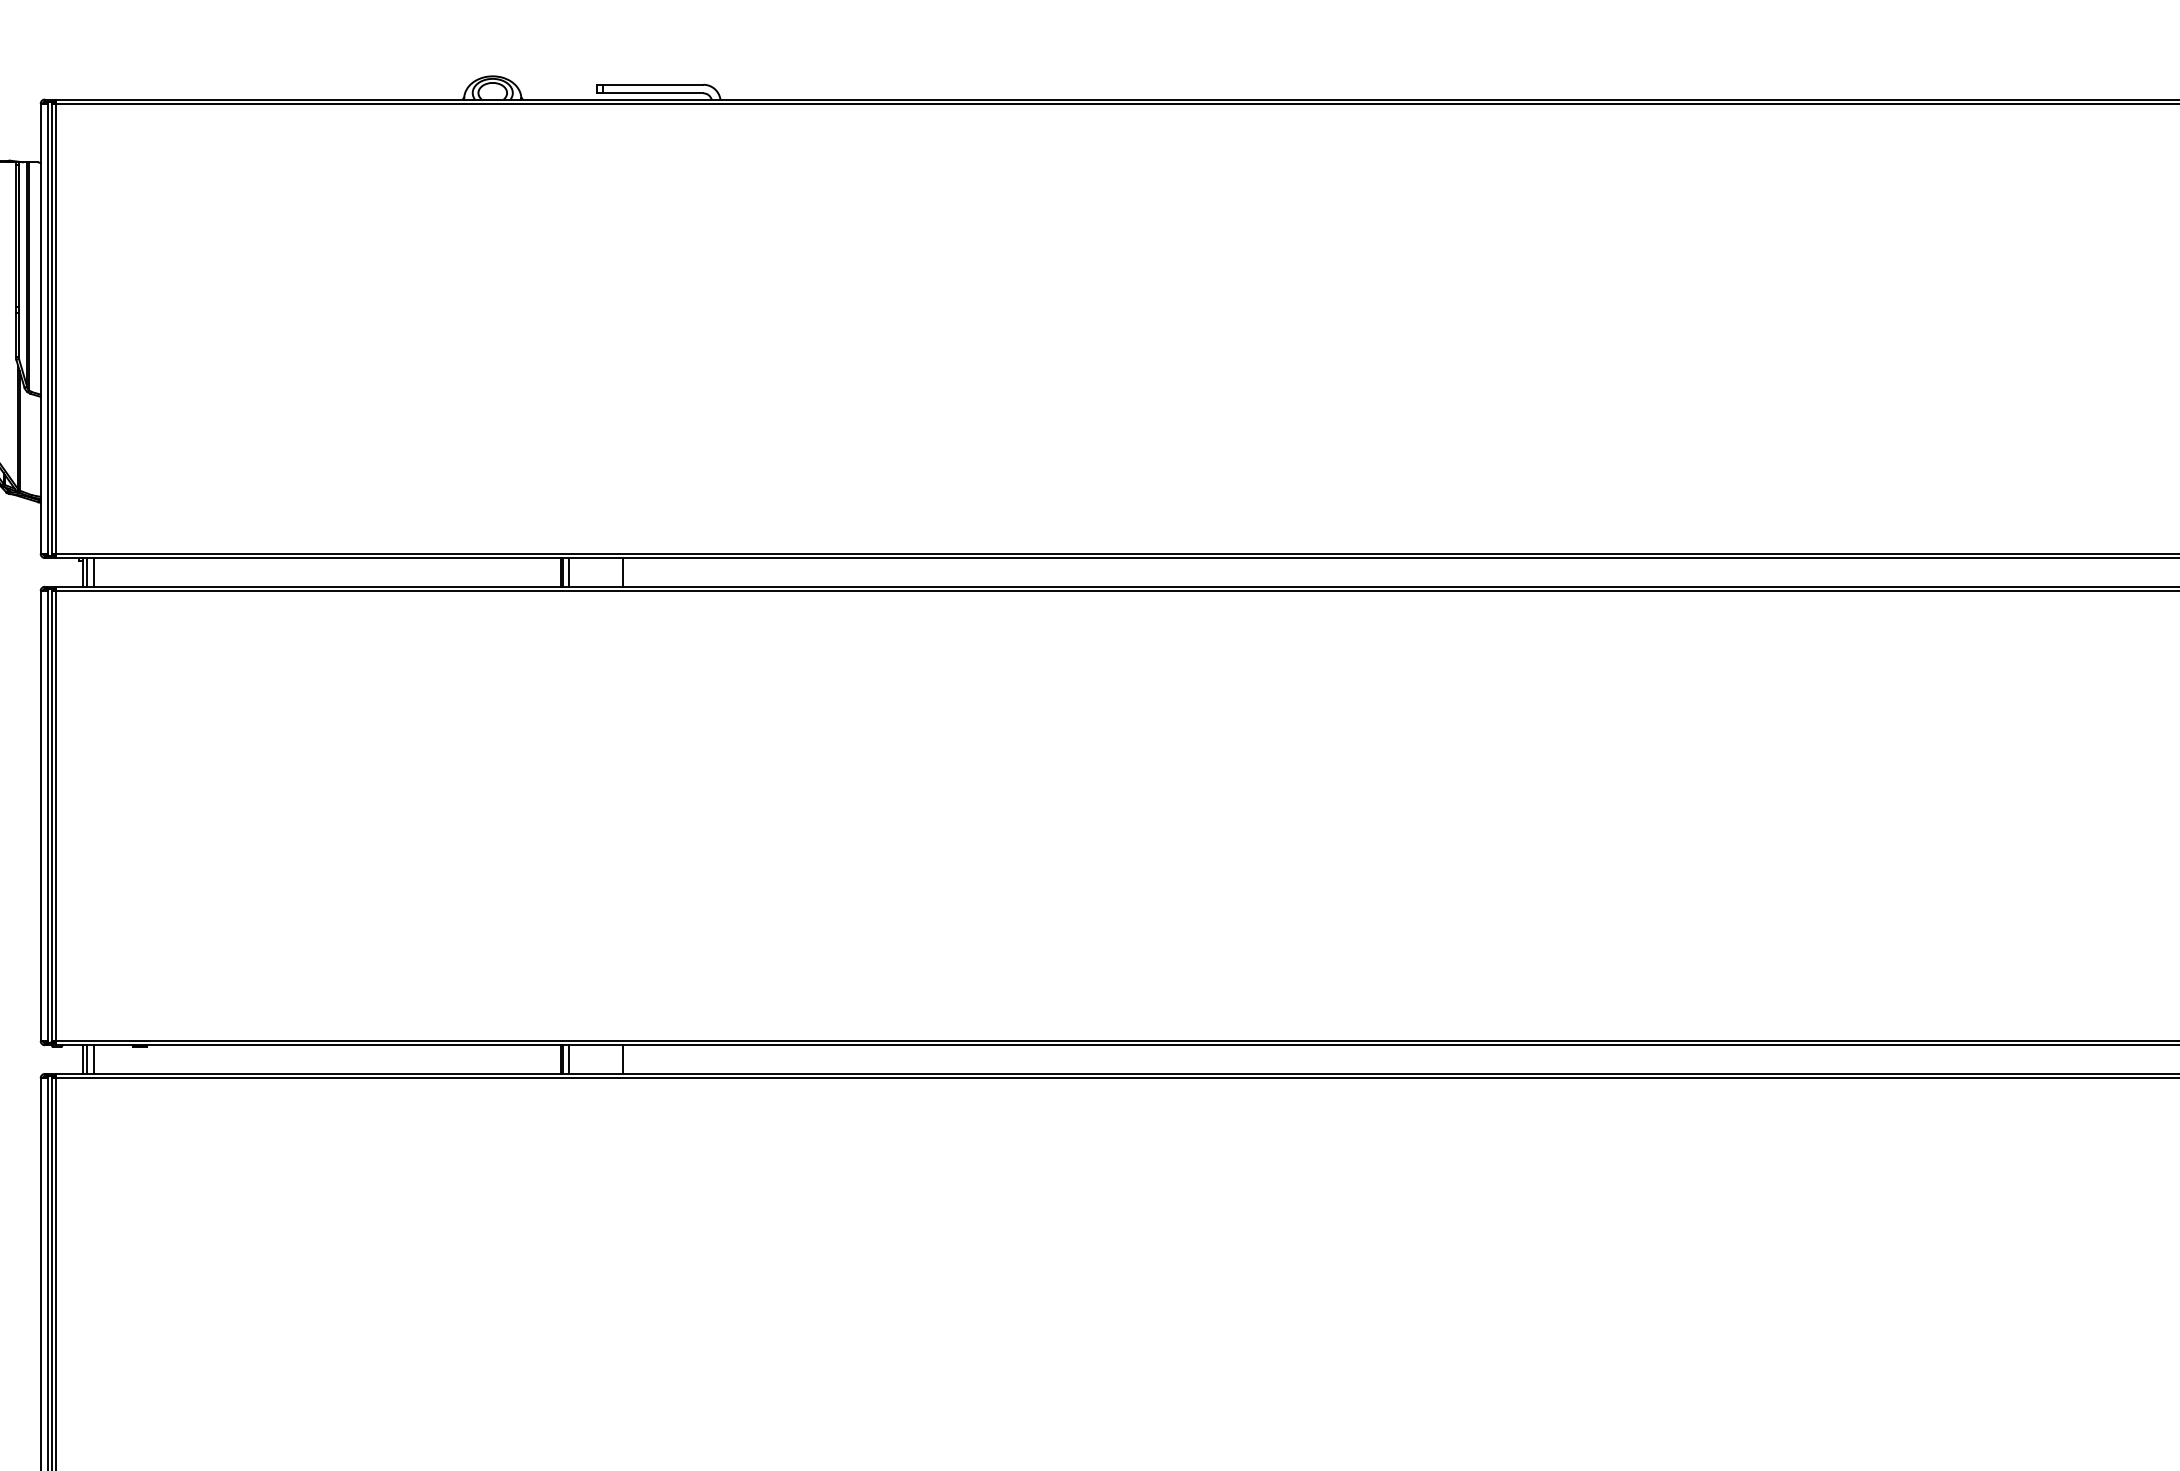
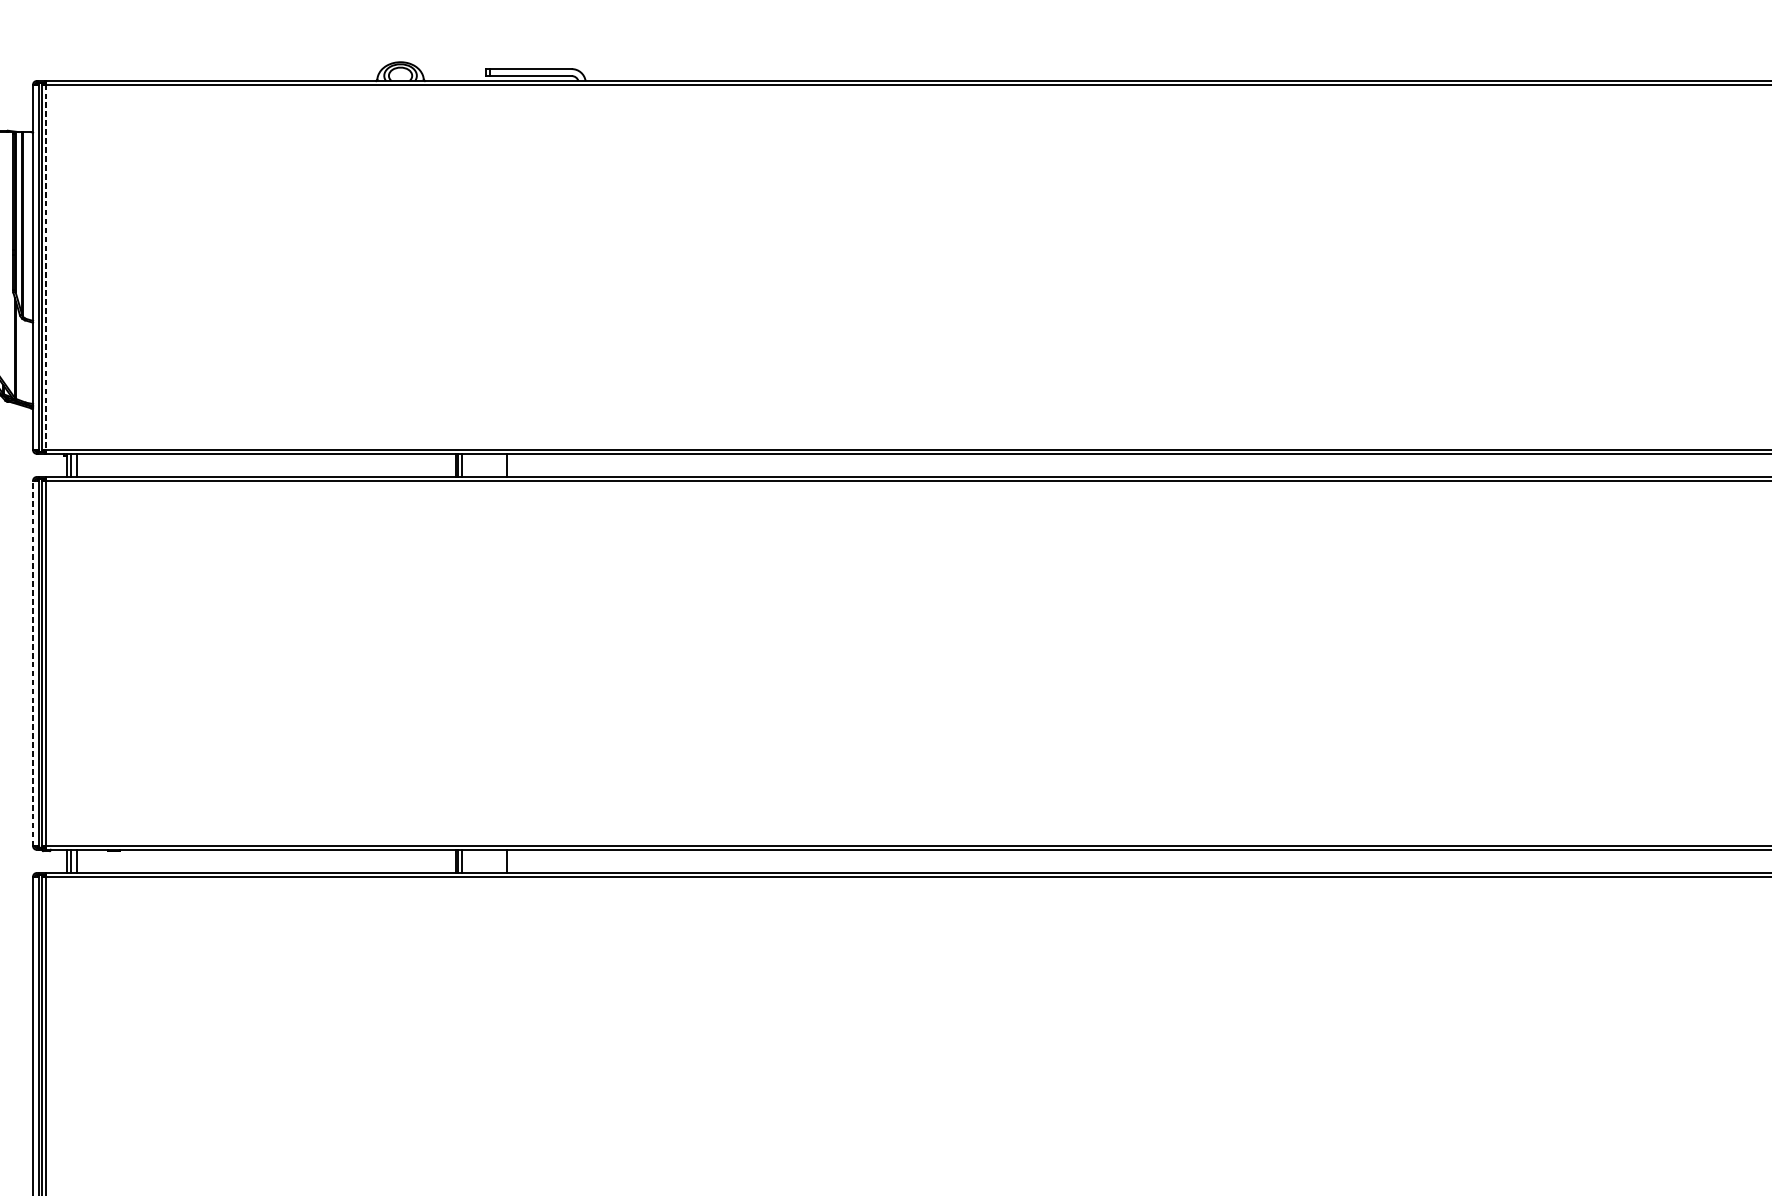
line: (56, 328) -> (45, 267), solid -> dashed
line: (40, 816) -> (32, 663), solid -> dashed

